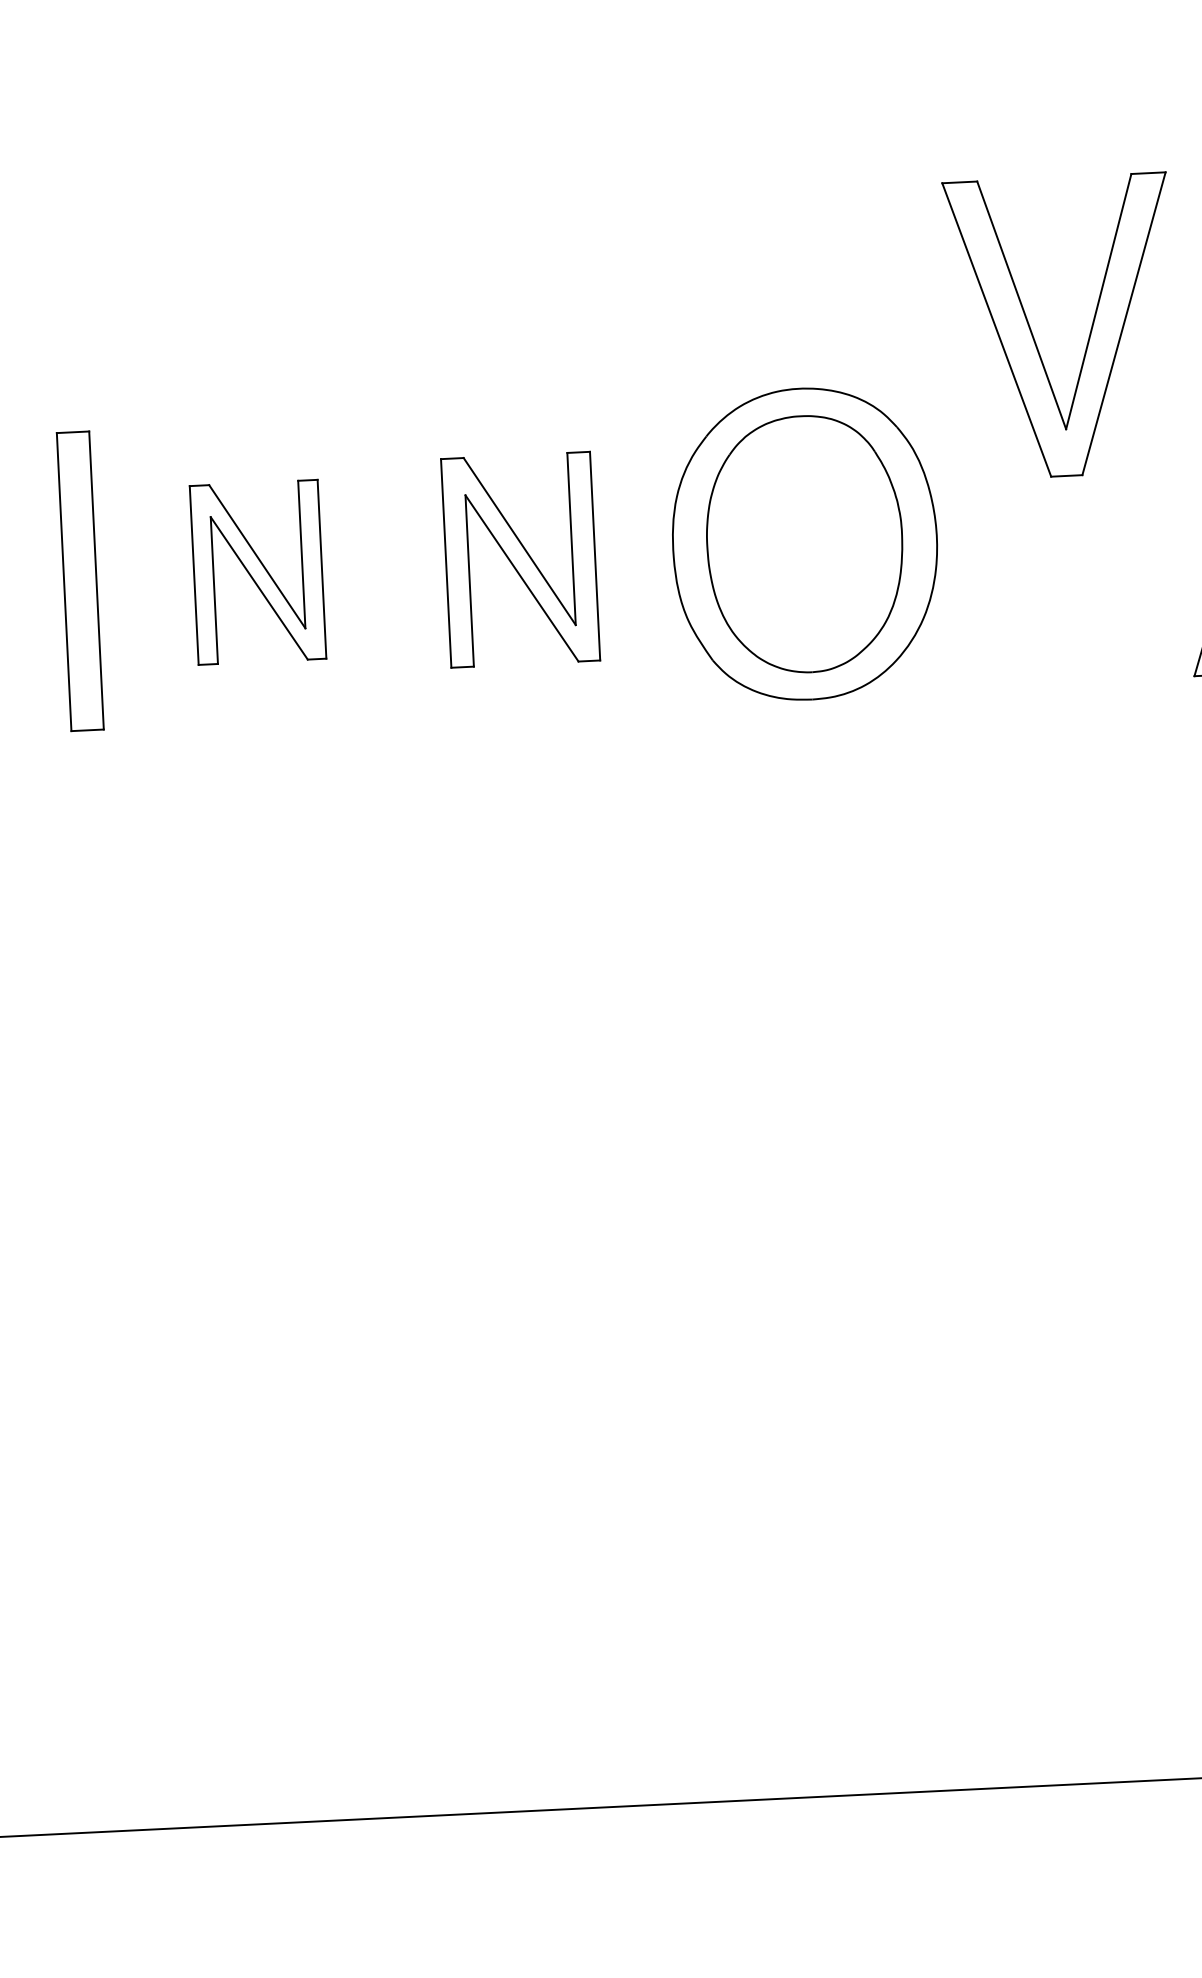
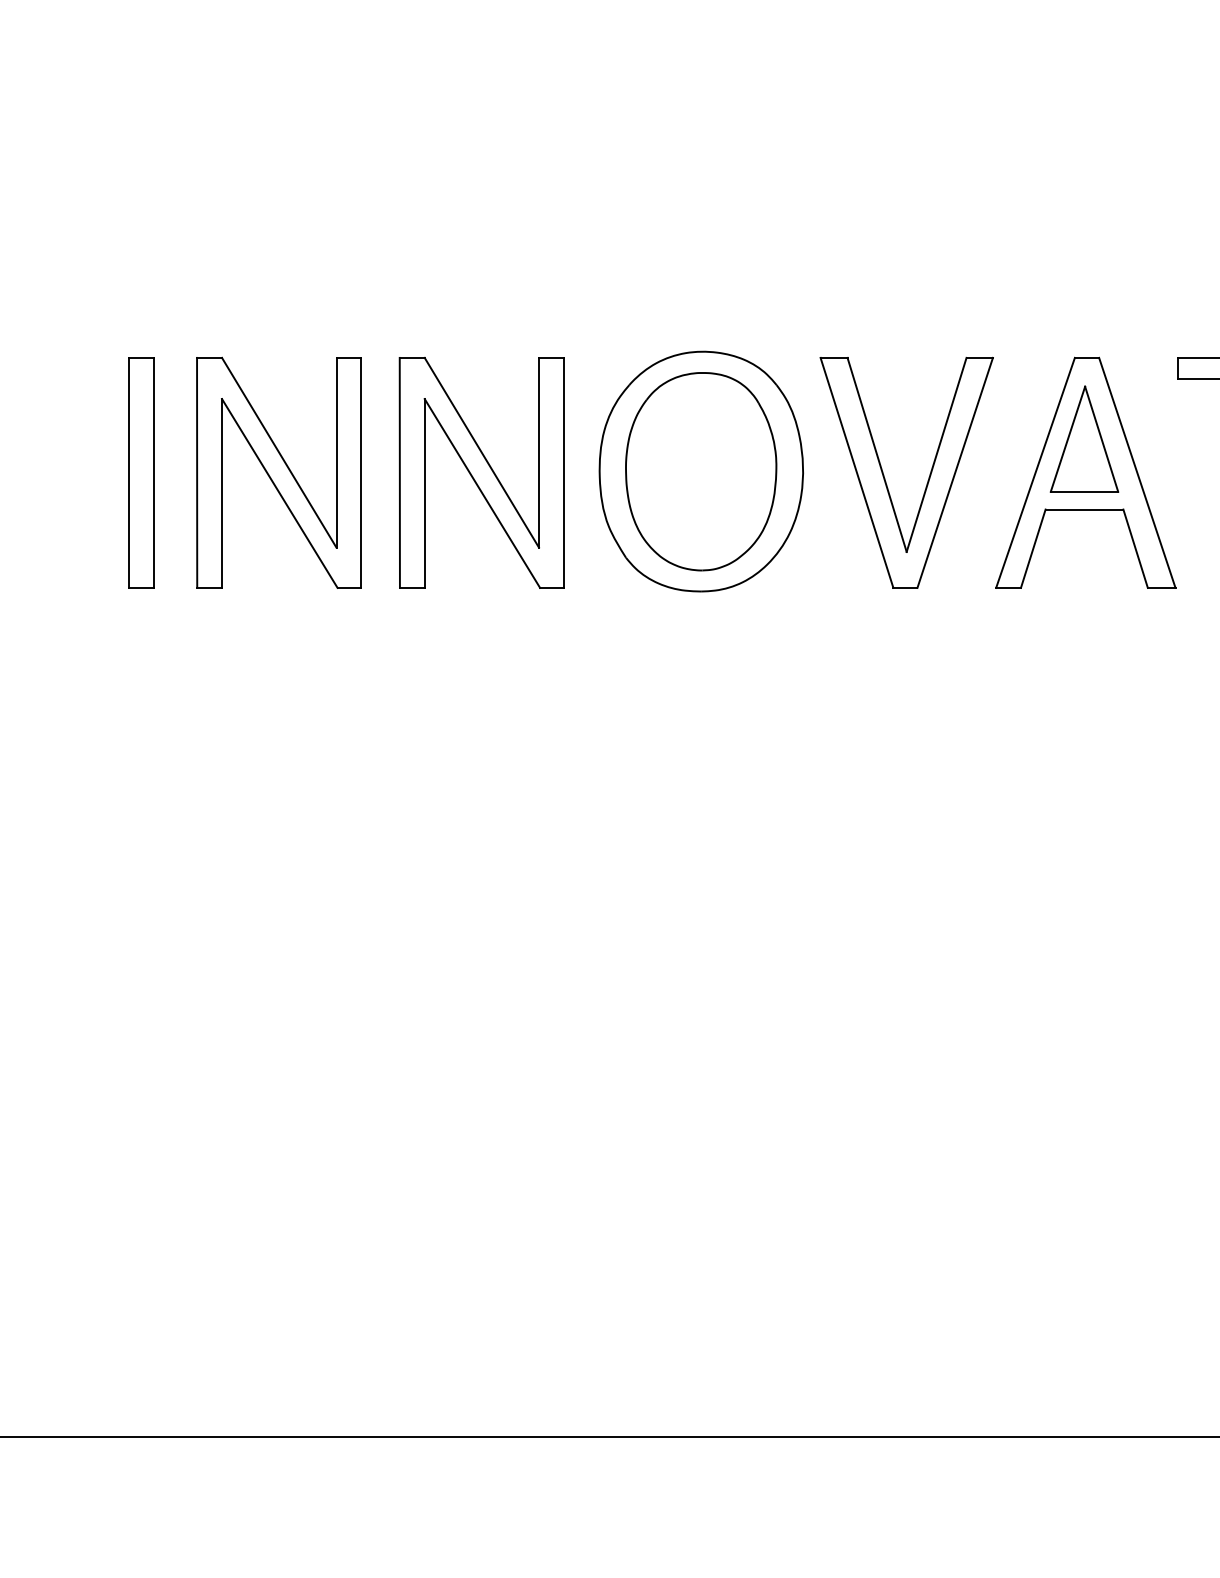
part: (1034, 335) -> (885, 478), moved
part: (520, 559) -> (481, 472), size x1.43
part: (257, 572) -> (278, 472), size x1.67

